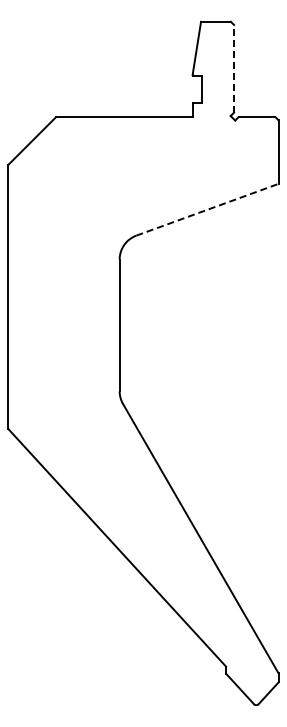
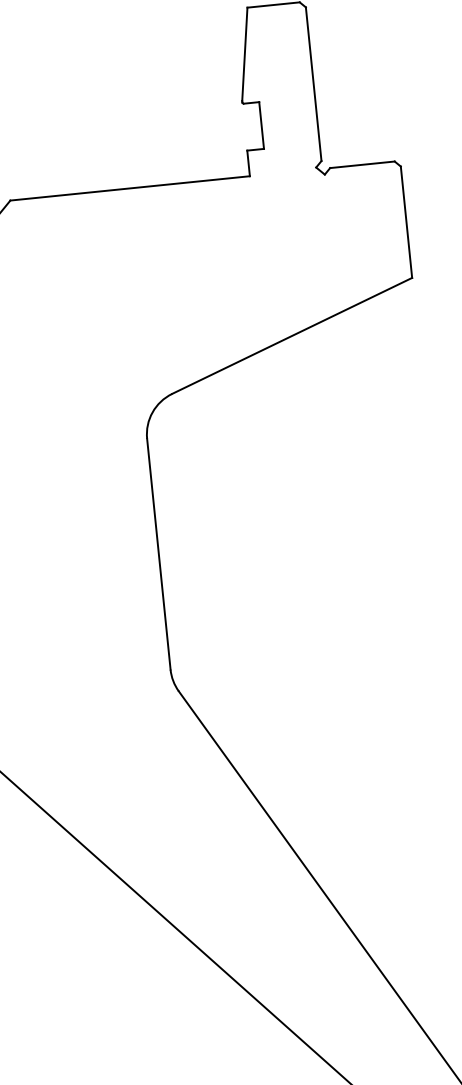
line: (234, 68) -> (314, 83), dashed -> solid
line: (207, 209) -> (292, 335), dashed -> solid

